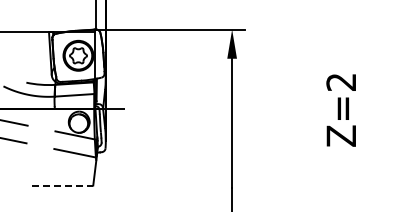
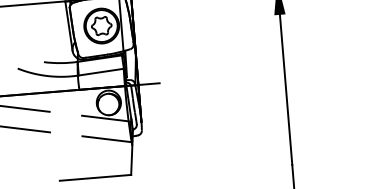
line: (62, 185) -> (95, 177), dashed -> solid

